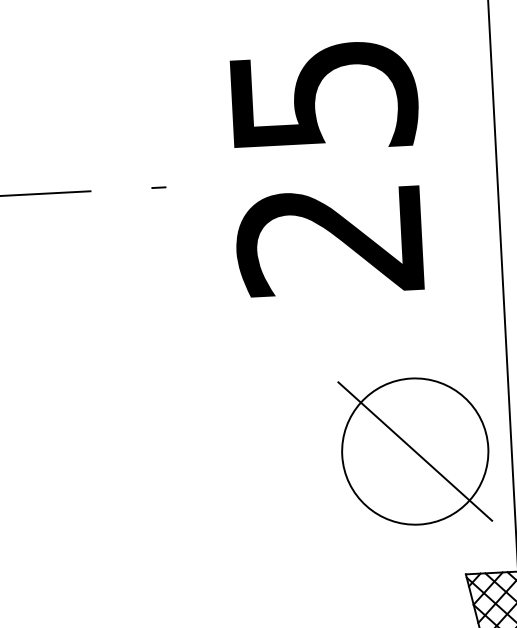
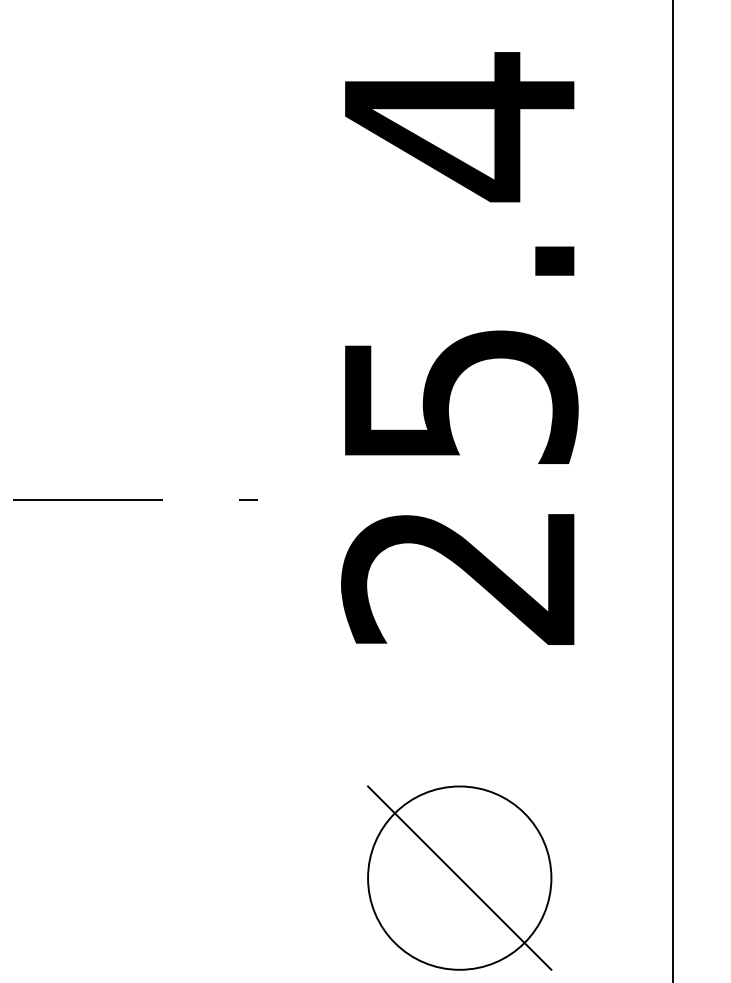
part: (415, 451) -> (459, 877), moved

